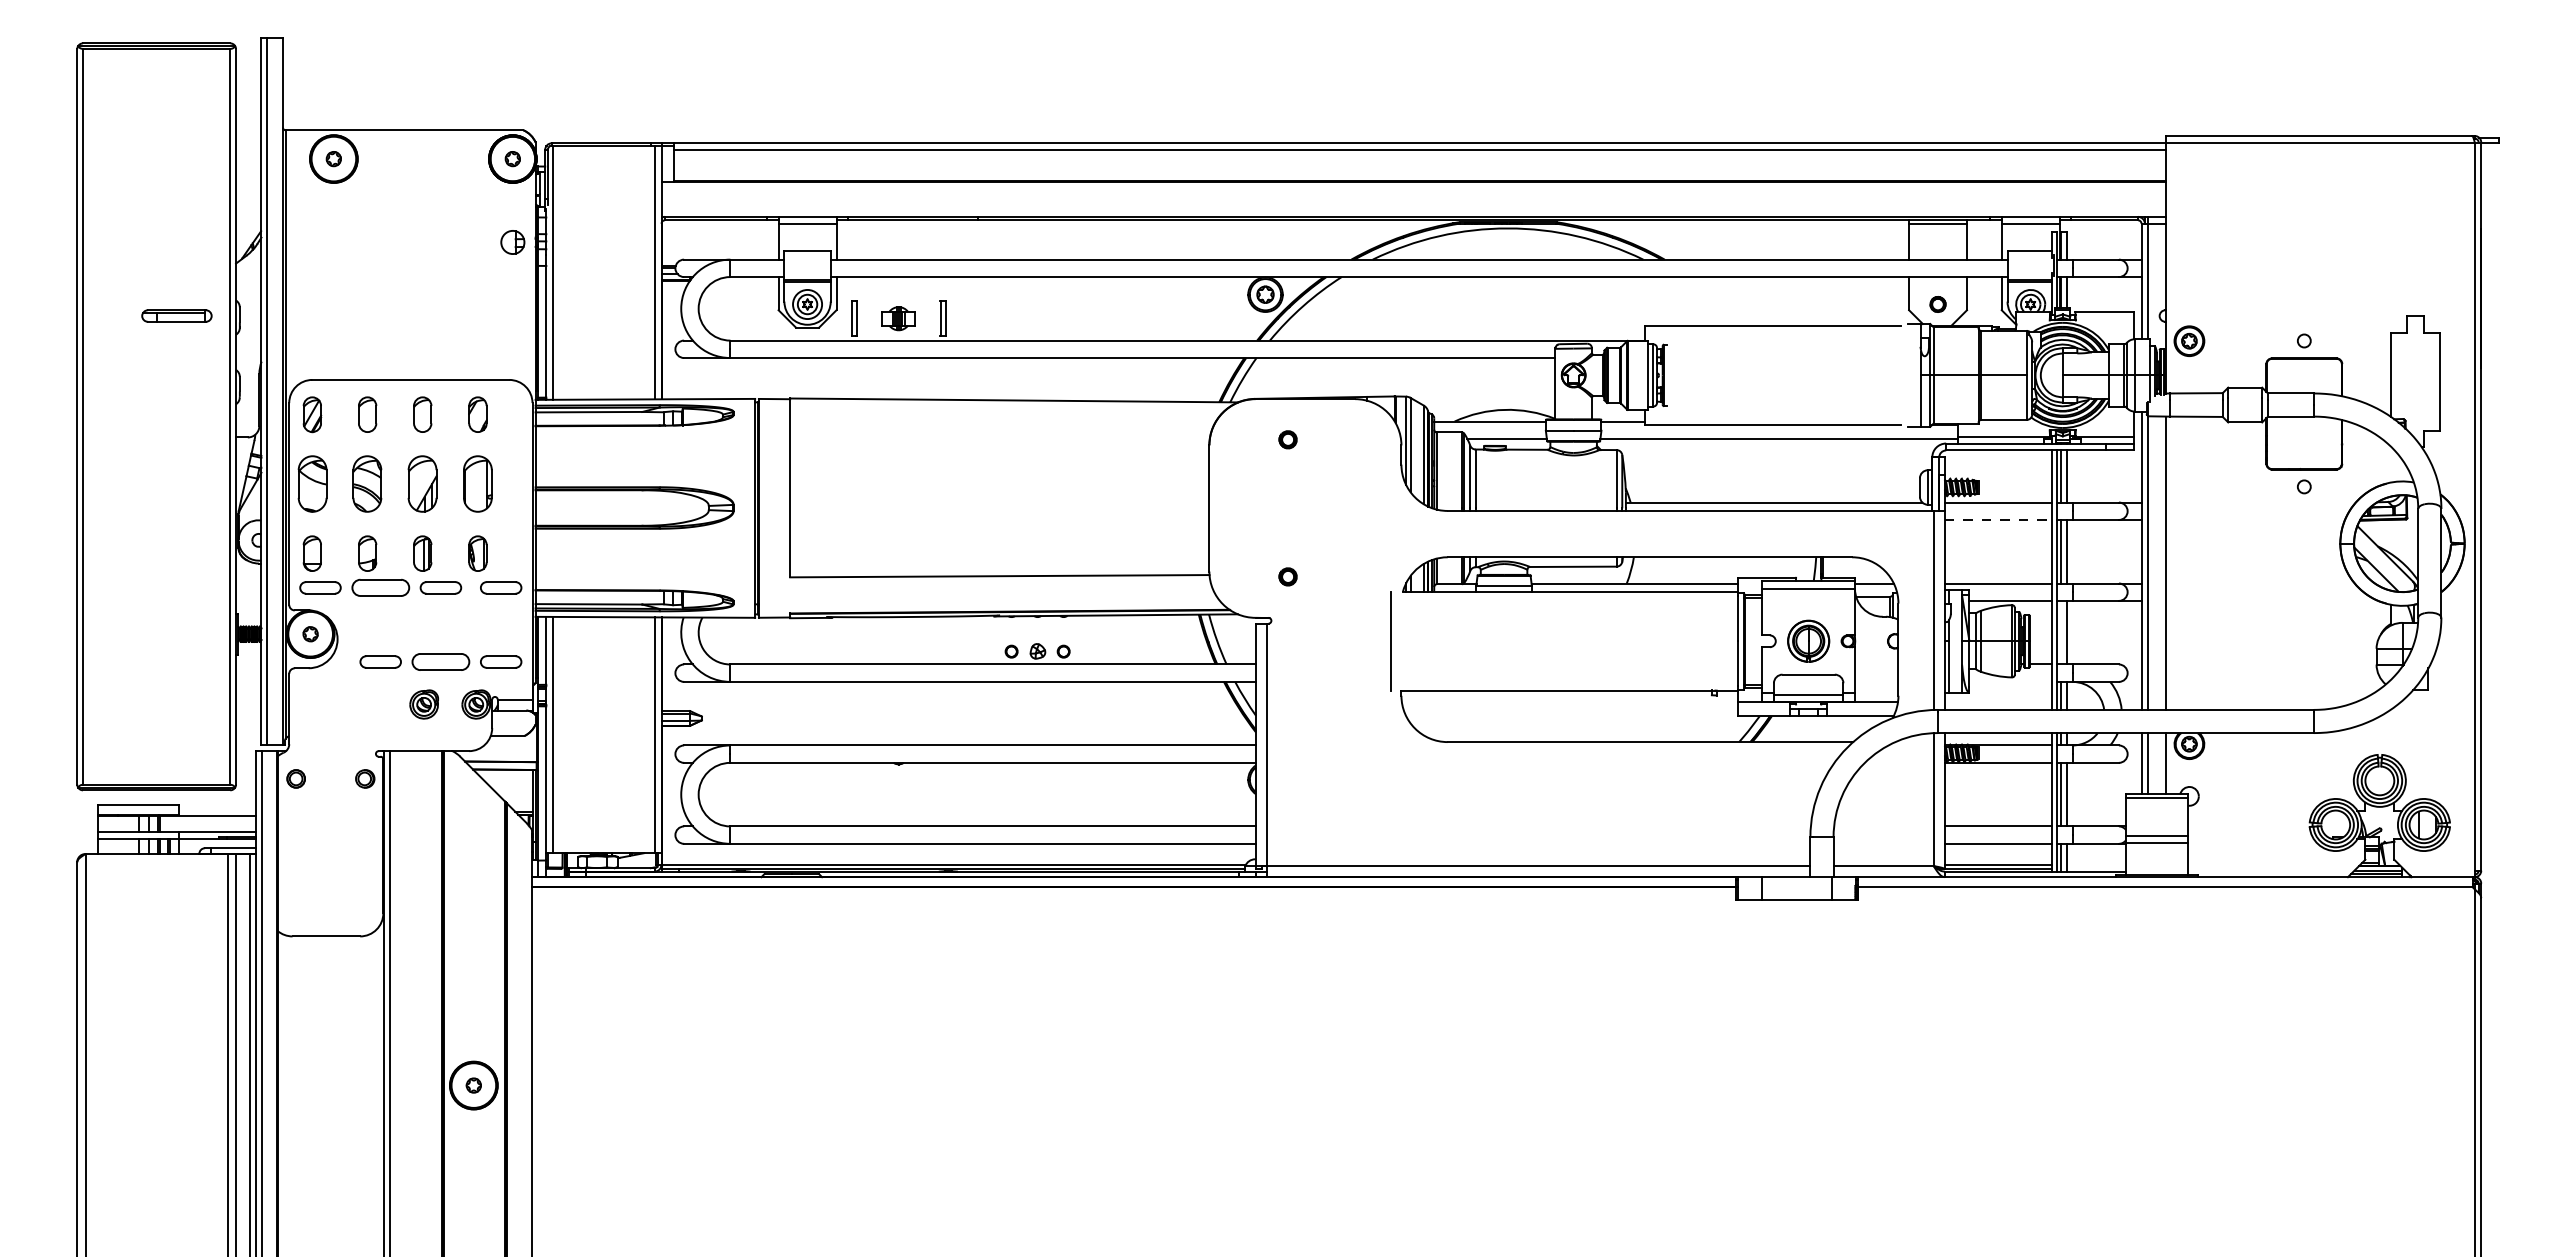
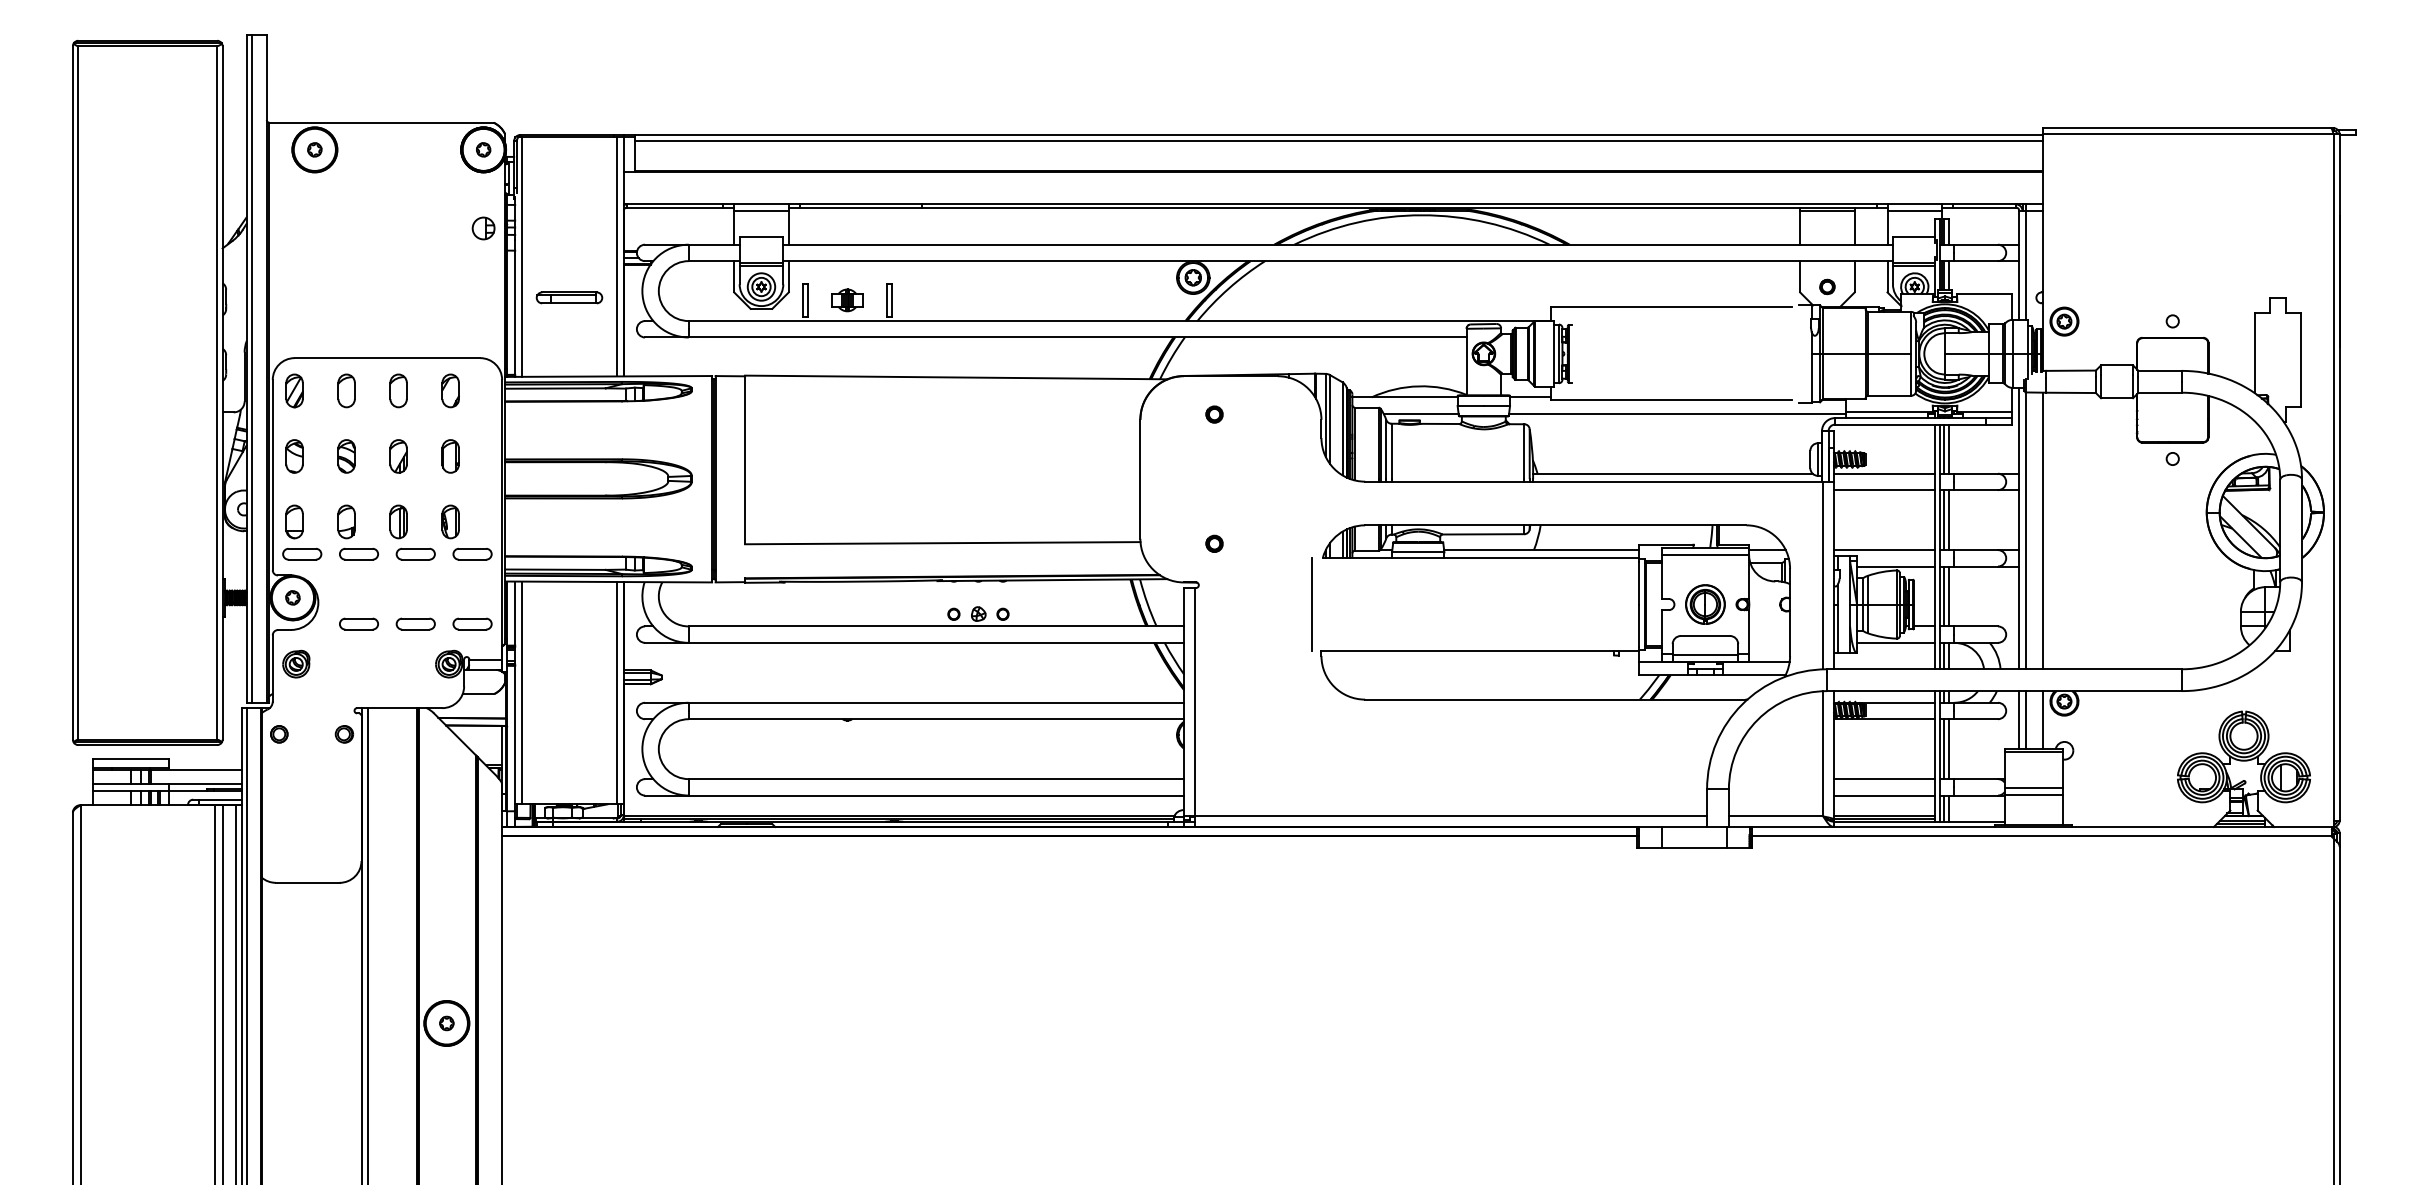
part: (176, 315) -> (569, 297), moved
part: (311, 484) -> (293, 456), size x0.62
part: (367, 484) -> (346, 456), size x0.62
part: (422, 484) -> (398, 456), size x0.62
part: (477, 484) -> (450, 456), size x0.62
line: (1998, 519) -> (1884, 489), dashed -> solid
part: (380, 587) -> (358, 553), size x0.71
line: (2061, 632) -> (1943, 596), added
part: (440, 661) -> (415, 623), size x0.71
line: (2010, 681) -> (1895, 642), added
part: (423, 704) -> (295, 664), moved

